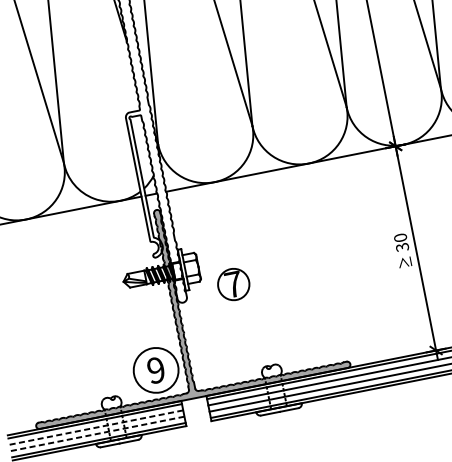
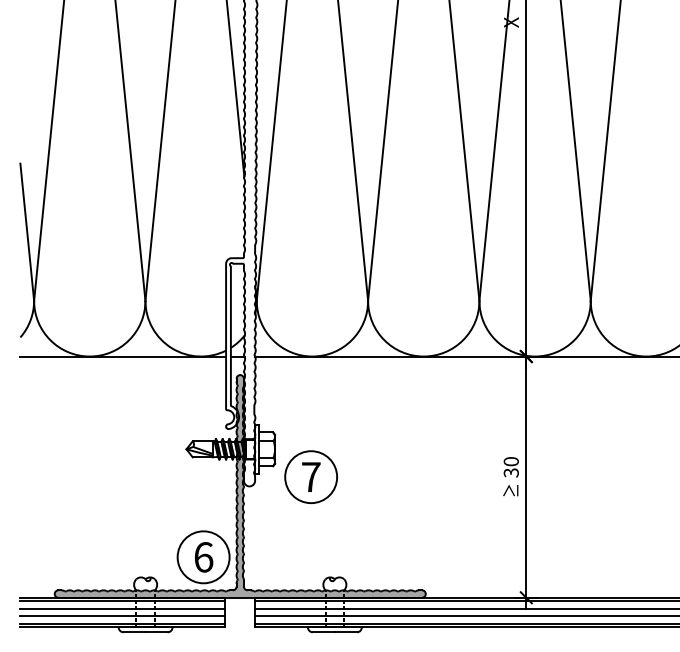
circle: (234, 284) -> (311, 477), size x1.43
text: (156, 370) -> (203, 557), 9 -> 6
line: (96, 427) -> (122, 608), dashed -> solid
line: (97, 434) -> (122, 616), dashed -> solid

